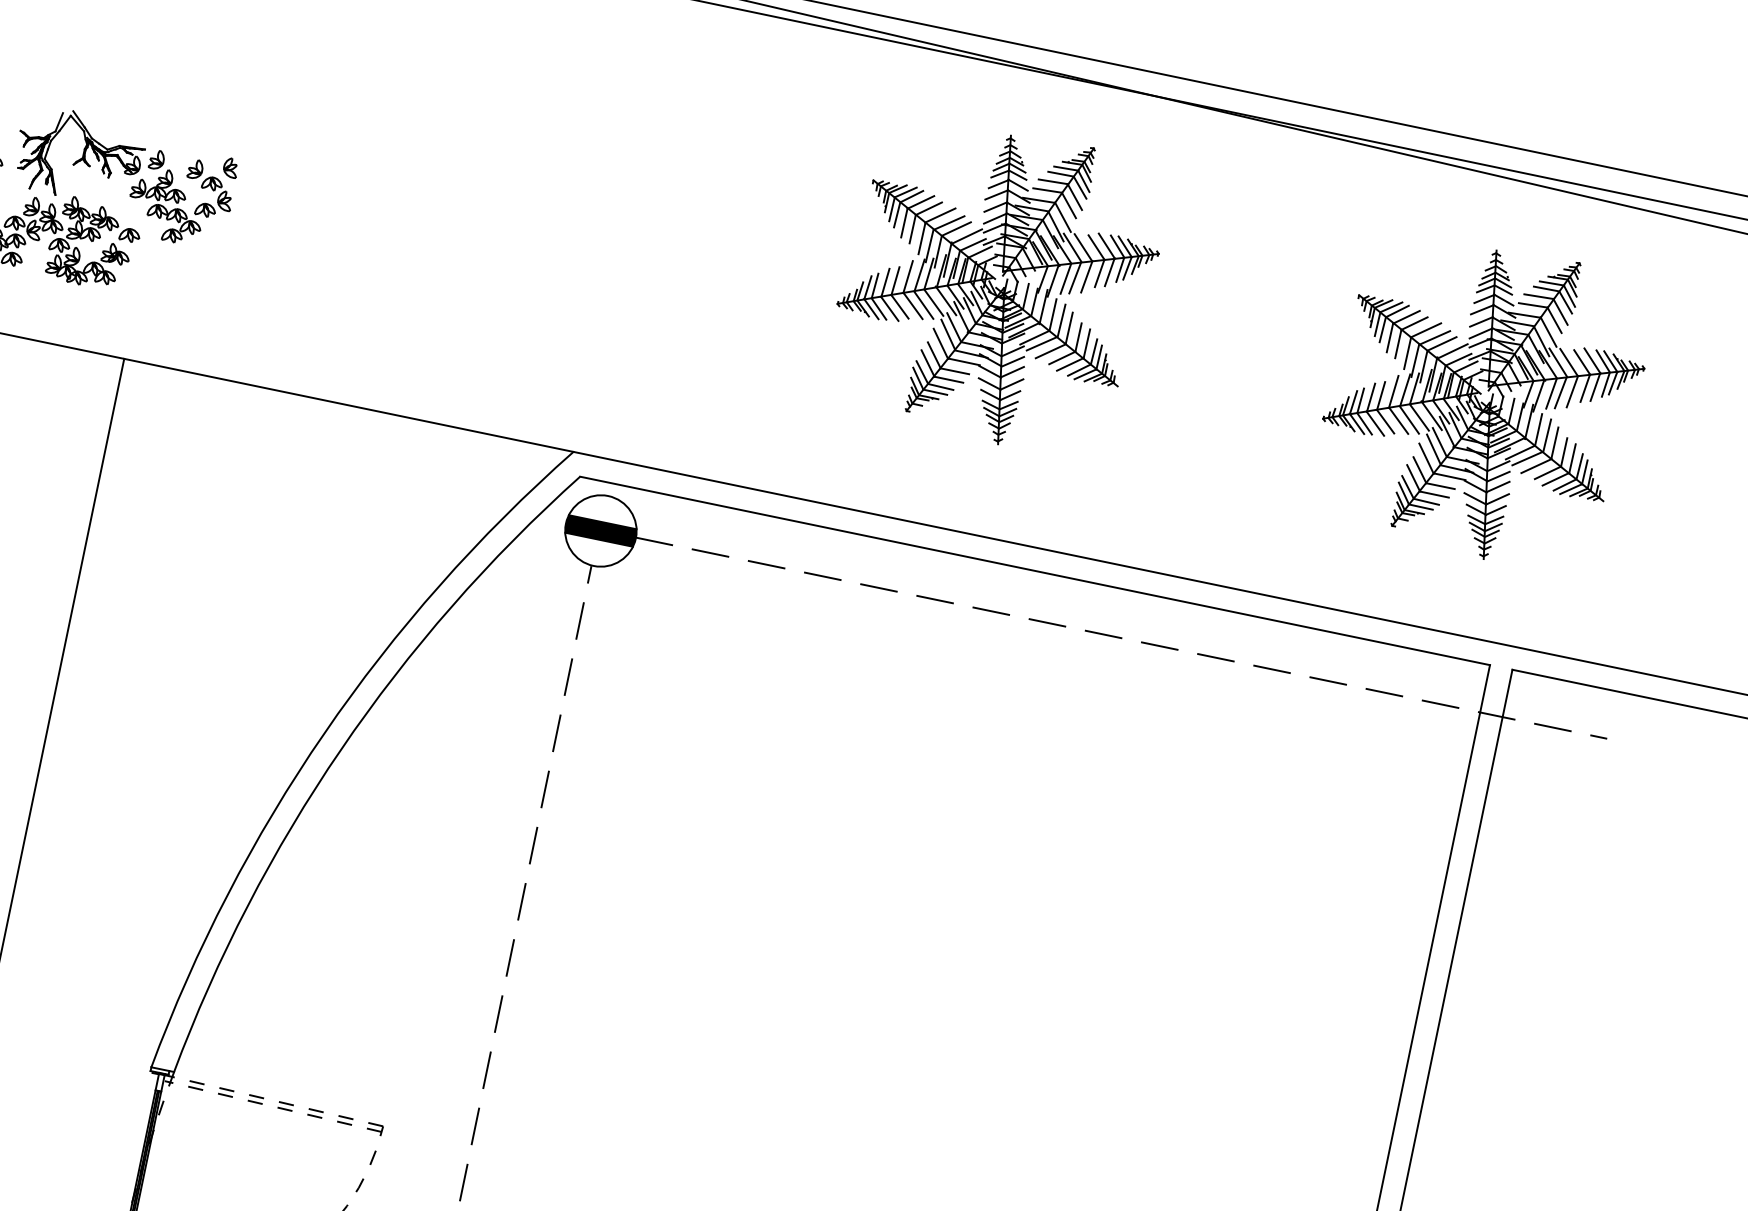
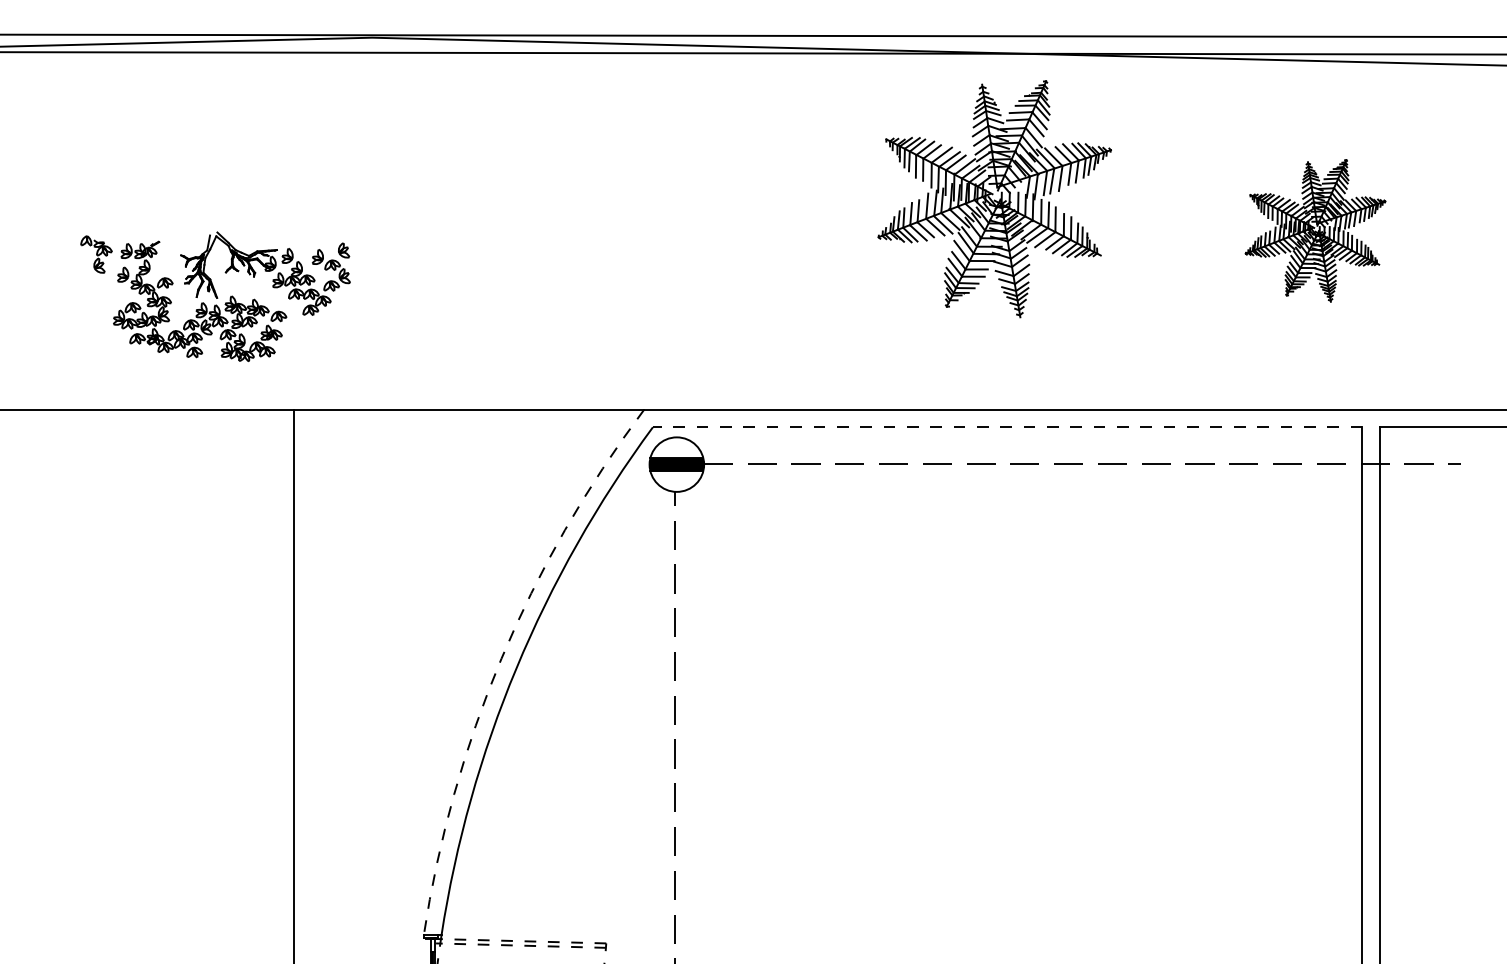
part: (996, 286) -> (994, 199), moved
part: (1482, 400) -> (1315, 230), size x0.6
line: (1034, 571) -> (1007, 427), solid -> dashed
arc: (324, 733) -> (501, 658), solid -> dashed

